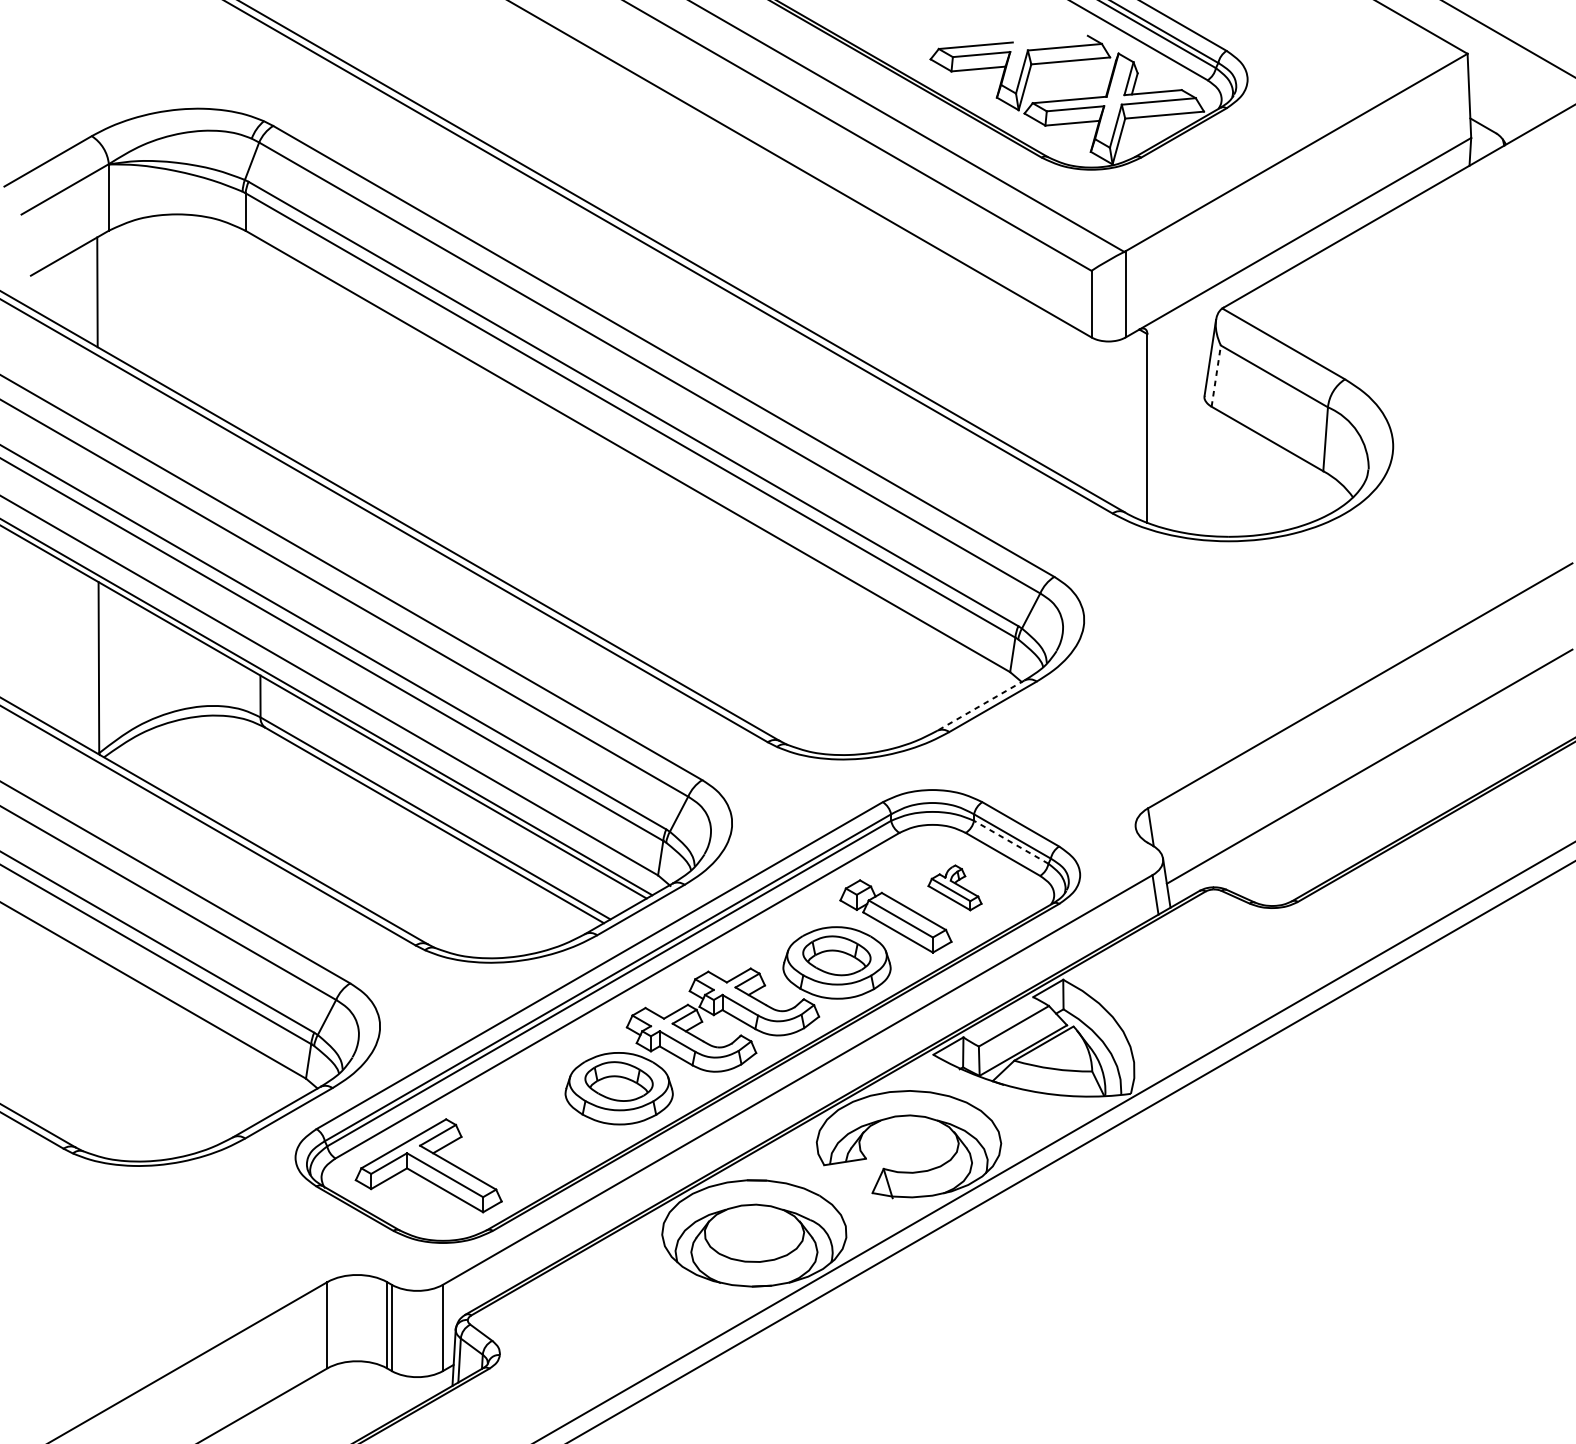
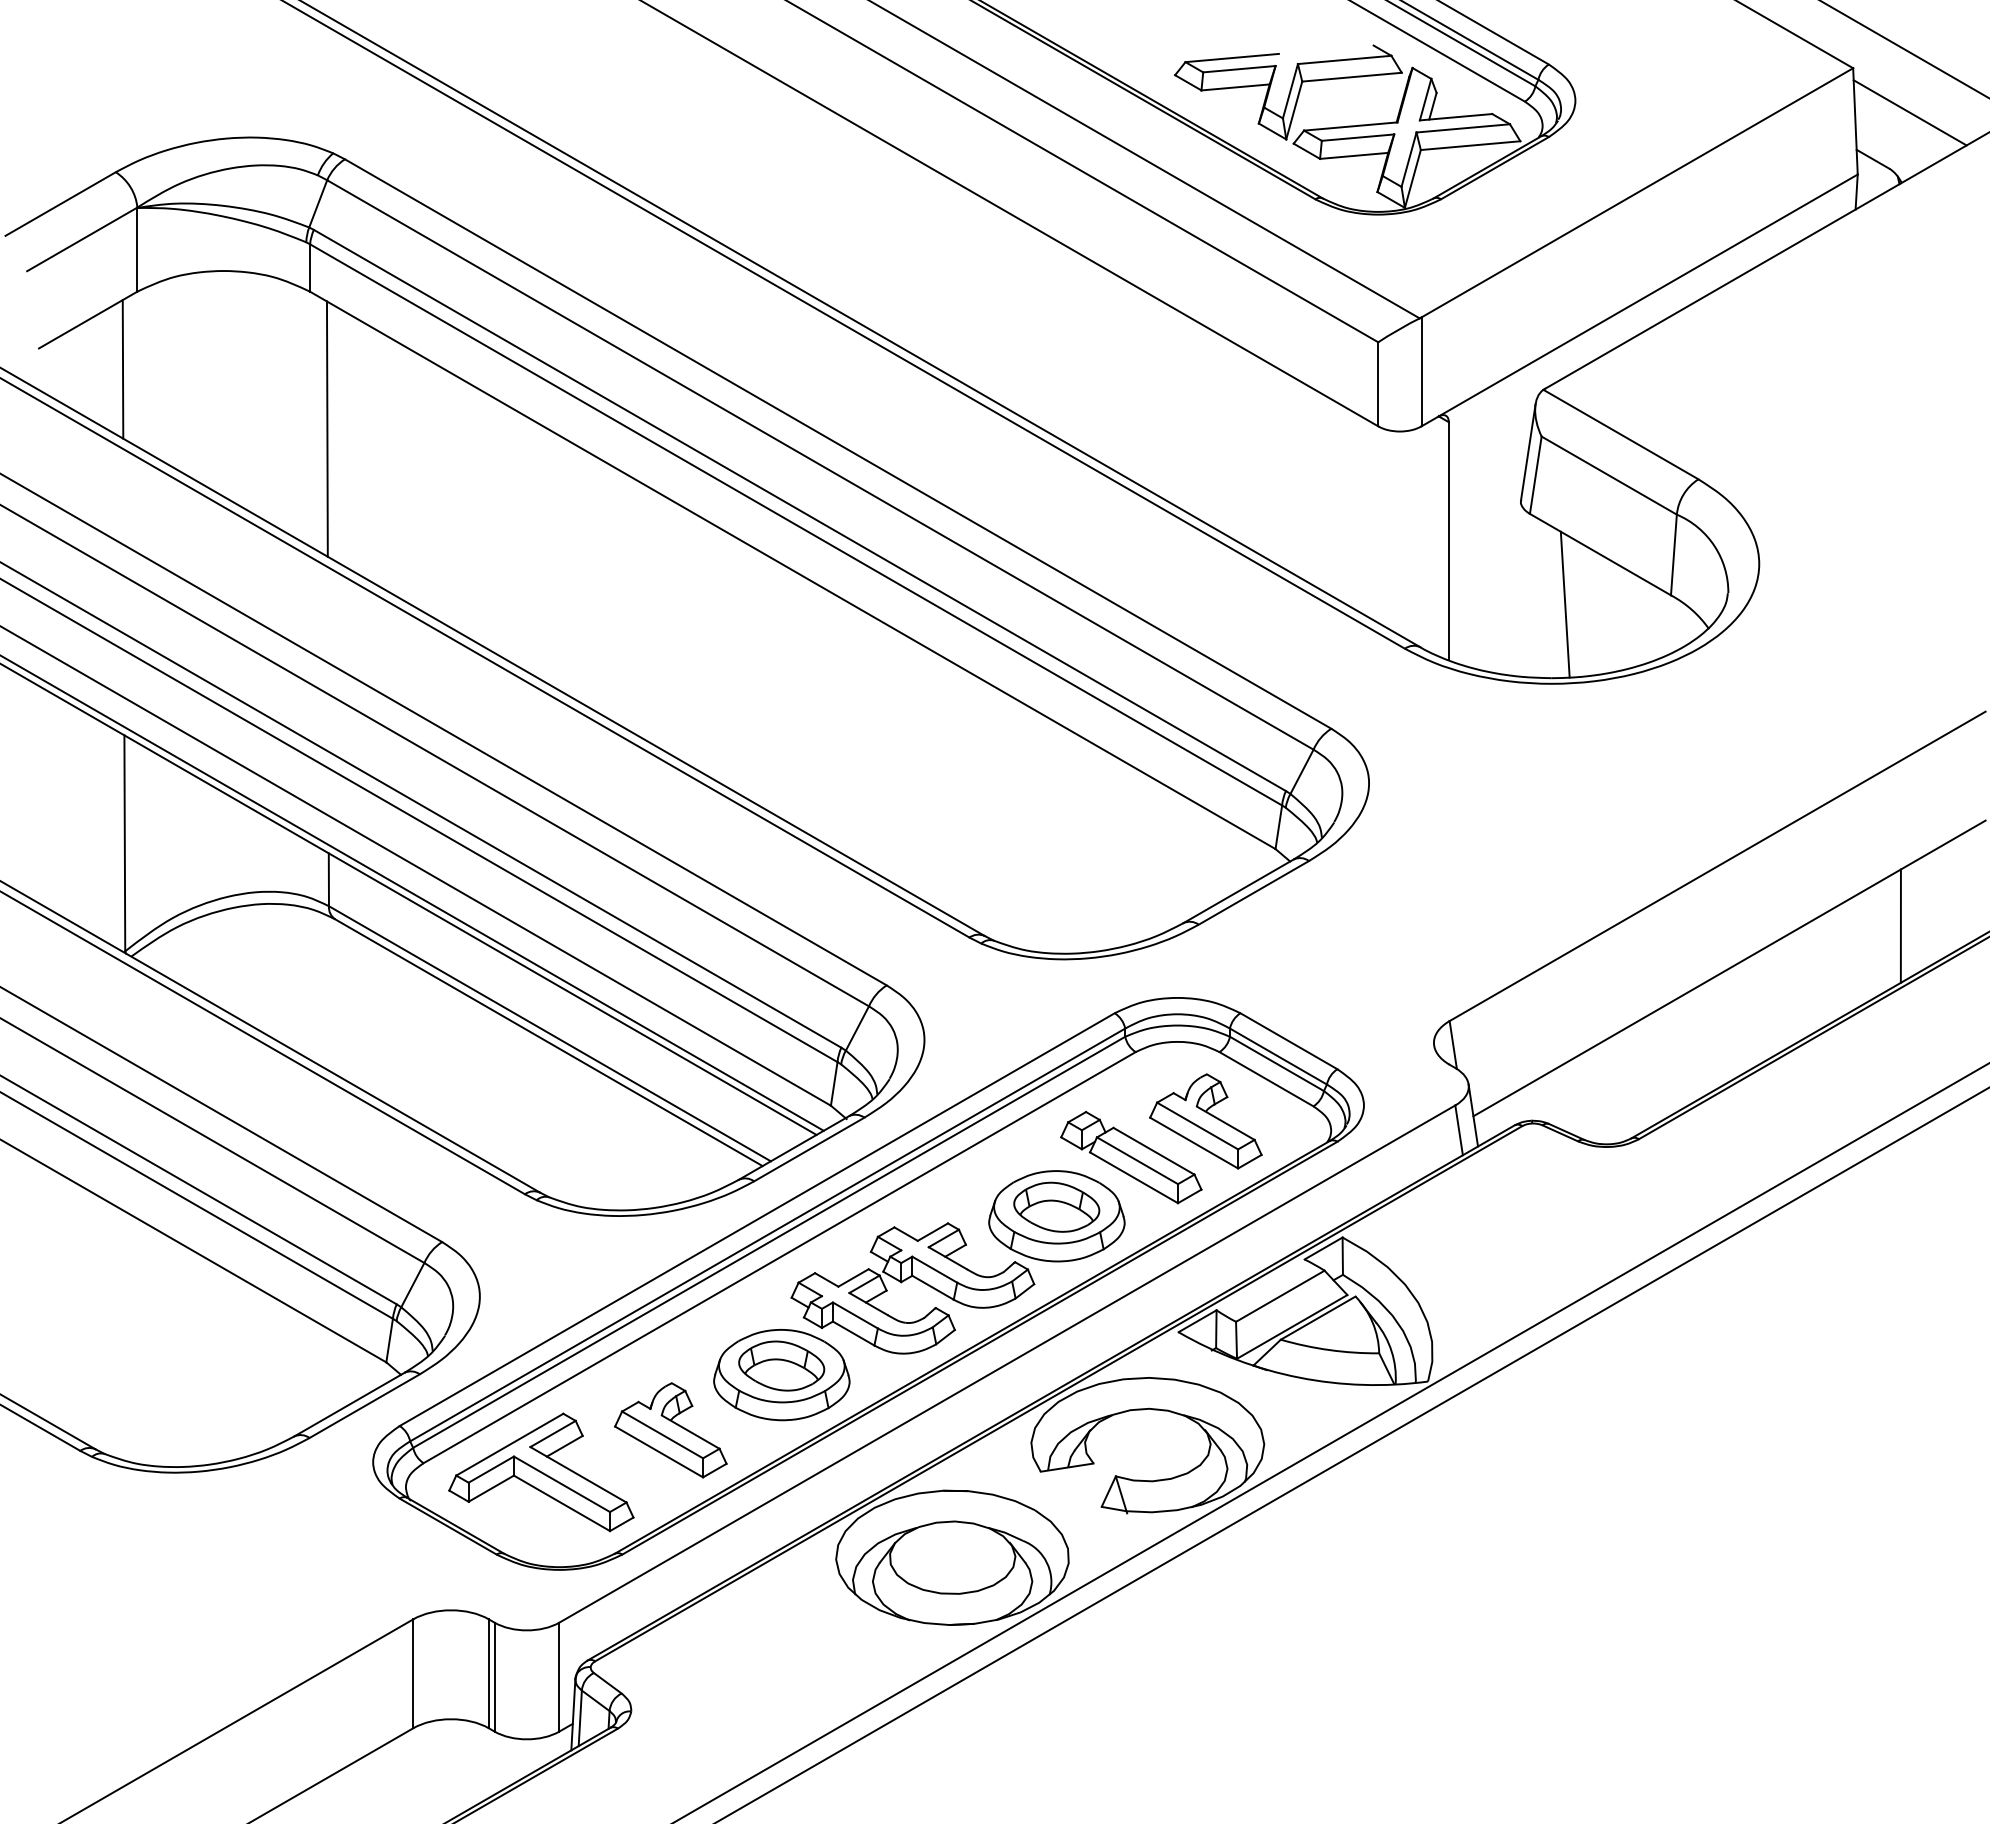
line: (1512, 88) -> (1909, 112), added
line: (258, 339) -> (326, 428), added
line: (1216, 375) -> (1535, 474), dashed -> solid
line: (1238, 478) -> (1564, 604), added
line: (980, 705) -> (1238, 891), dashed -> solid
line: (1505, 732) -> (1900, 925), added
line: (1010, 841) -> (1276, 1063), dashed -> solid
part: (954, 887) -> (1205, 1121), size x1.67
part: (531, 1132) -> (670, 1430), added

